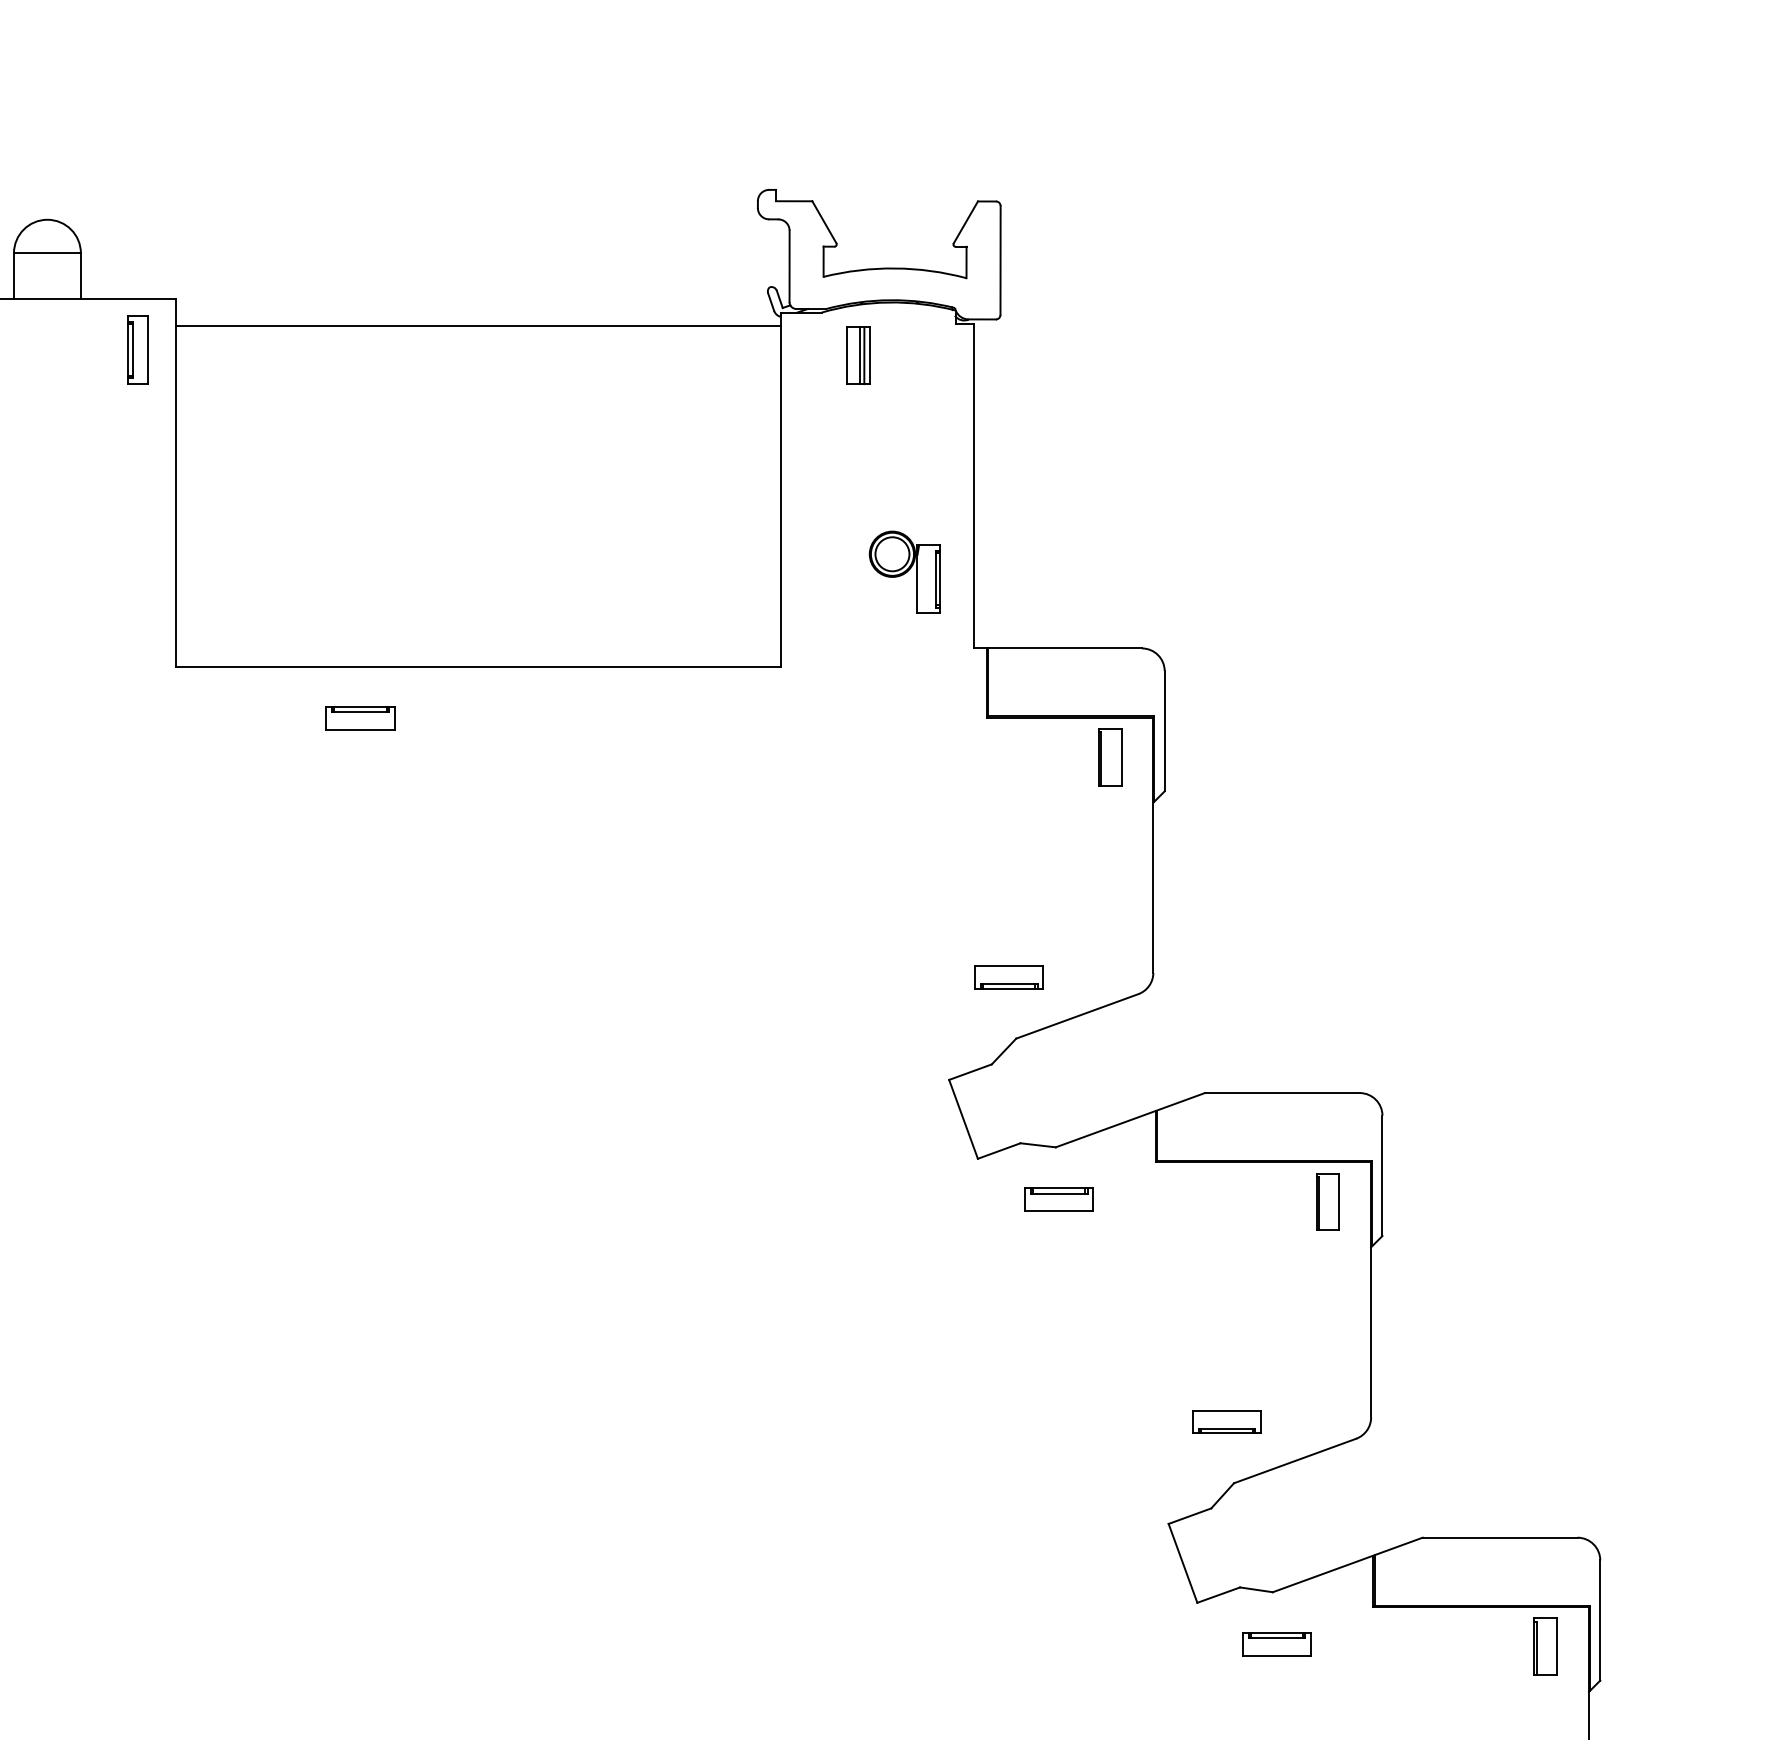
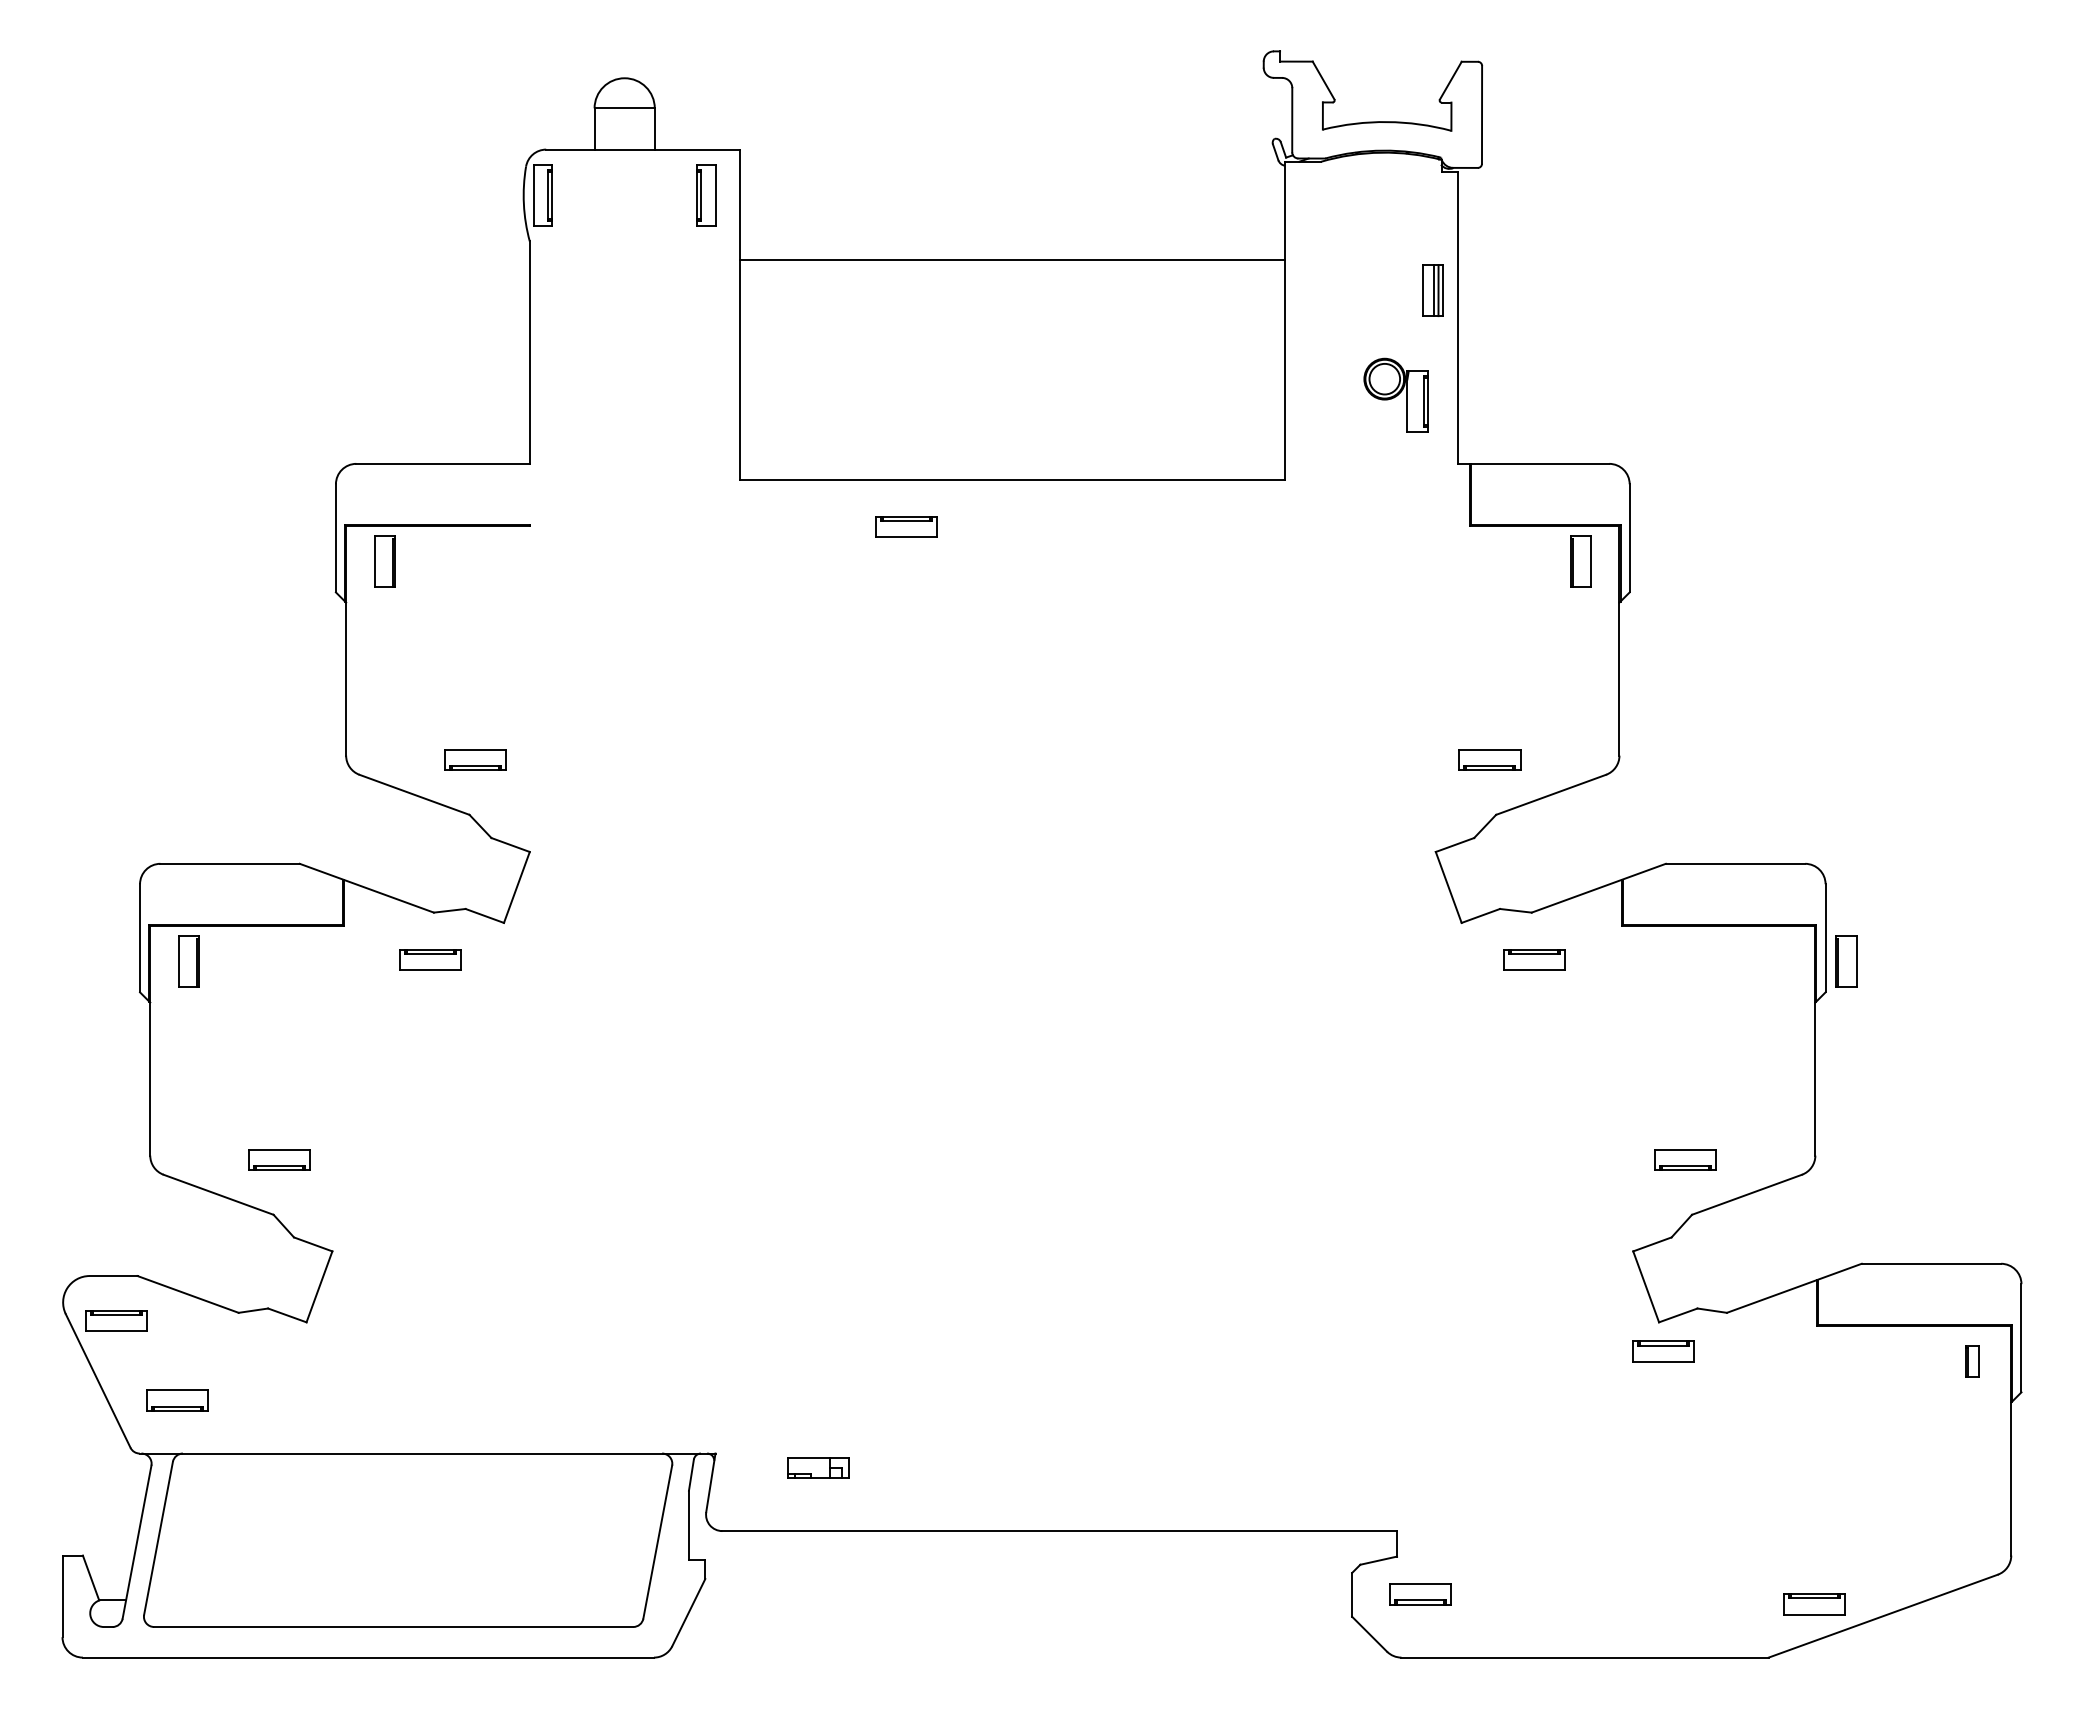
line: (477, 326) -> (1011, 260), moved
part: (857, 355) -> (1432, 290), moved
part: (1327, 1201) -> (1846, 961), moved
part: (1276, 1644) -> (1663, 1351), moved
part: (1545, 1646) -> (1972, 1361), size x0.6

